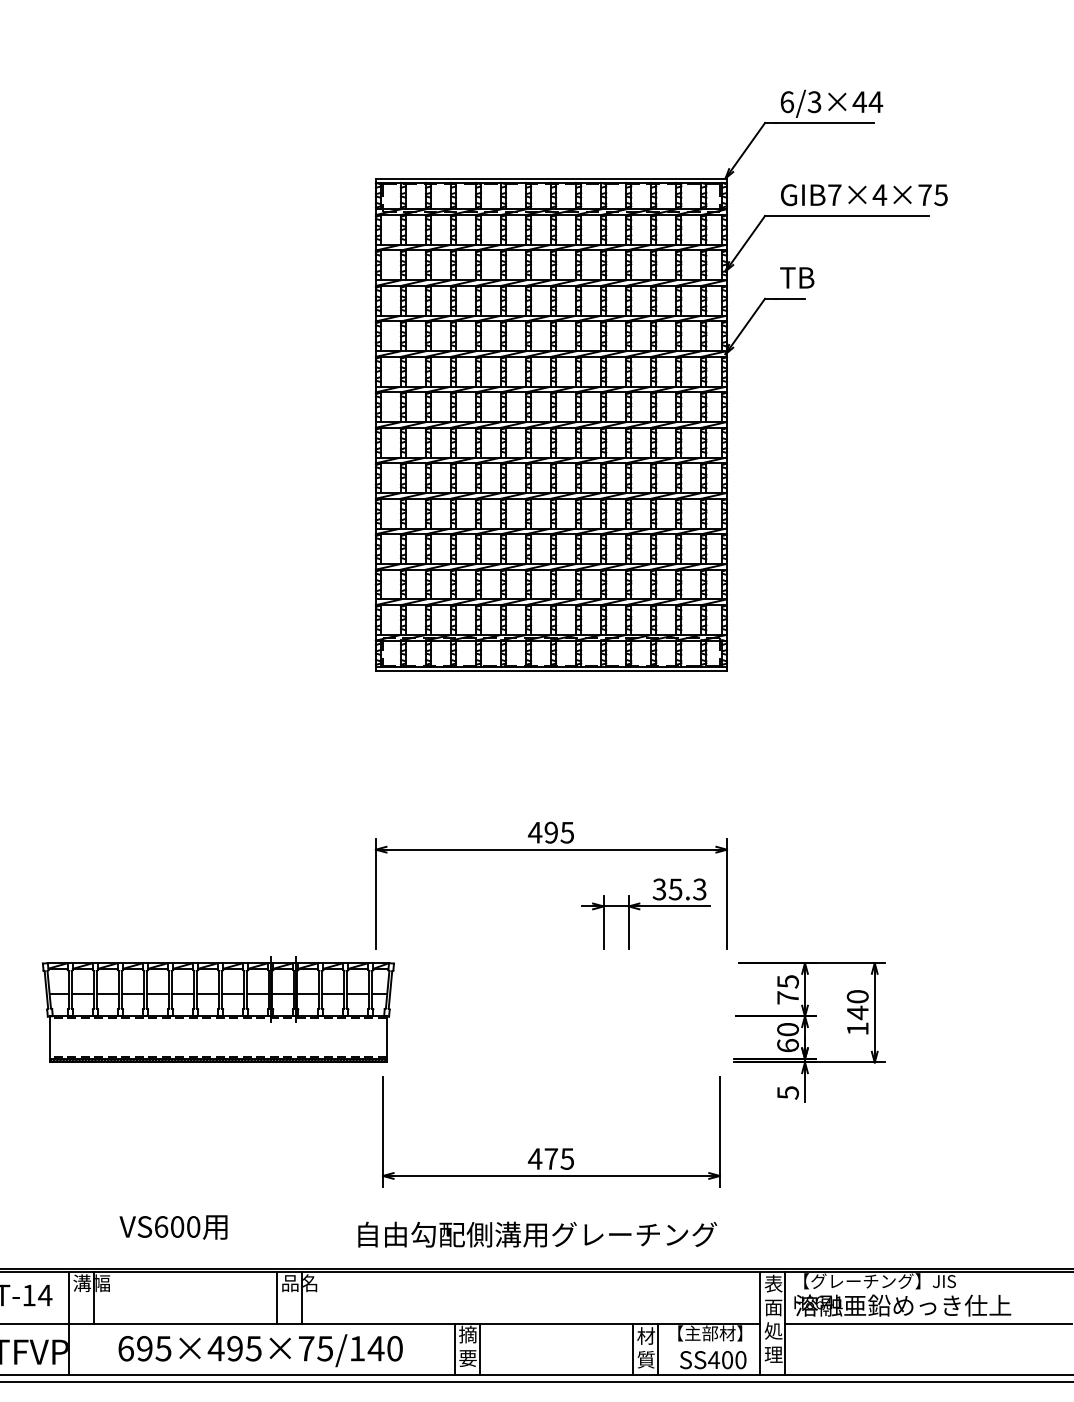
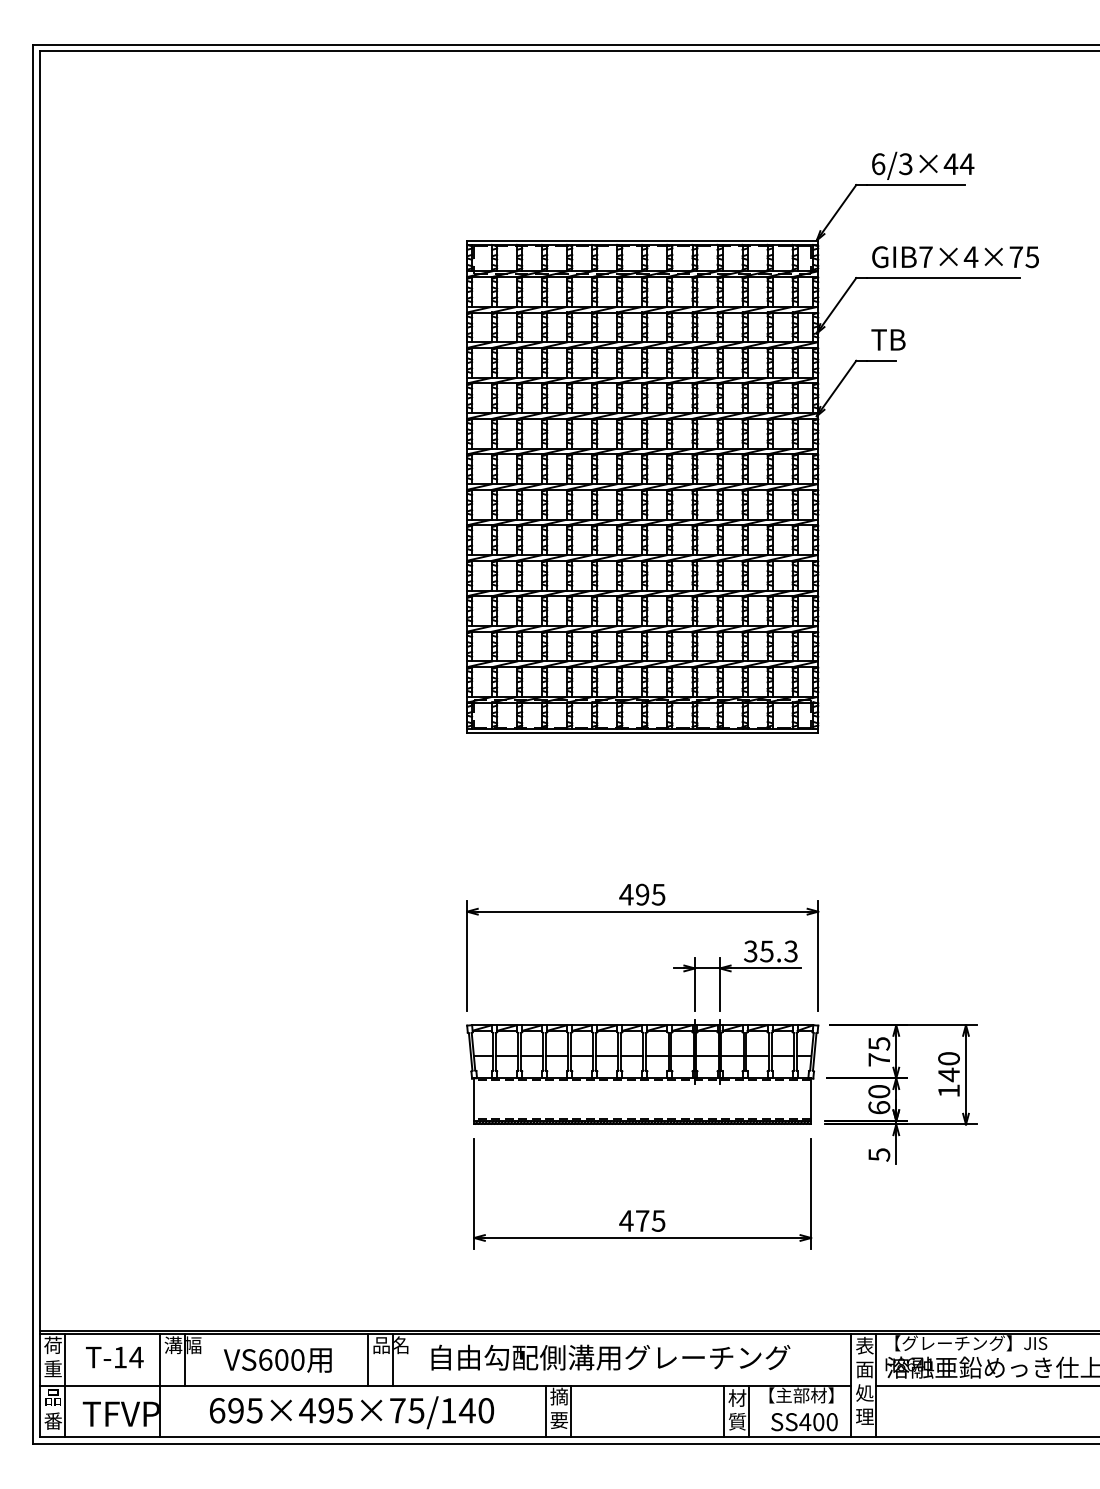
part: (218, 1009) -> (642, 1071), moved
text: (173, 1227) -> (277, 1360), moved
text: (537, 1234) -> (610, 1357), moved

